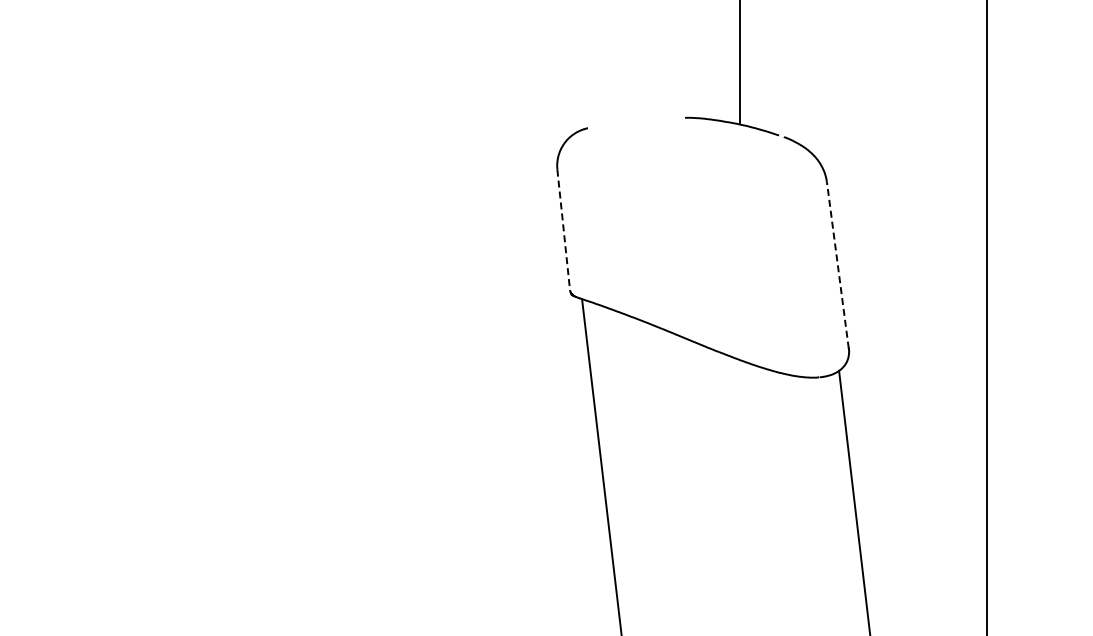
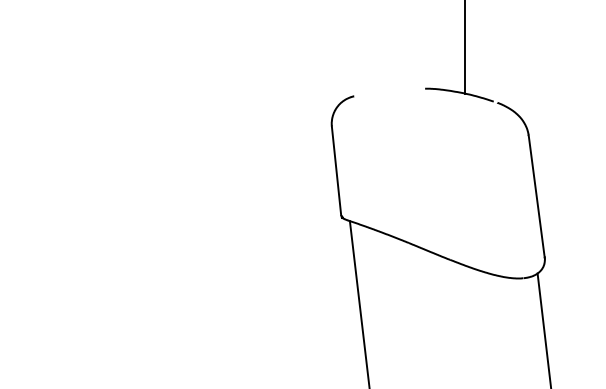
line: (563, 230) -> (336, 171), dashed -> solid
line: (837, 264) -> (536, 195), dashed -> solid

